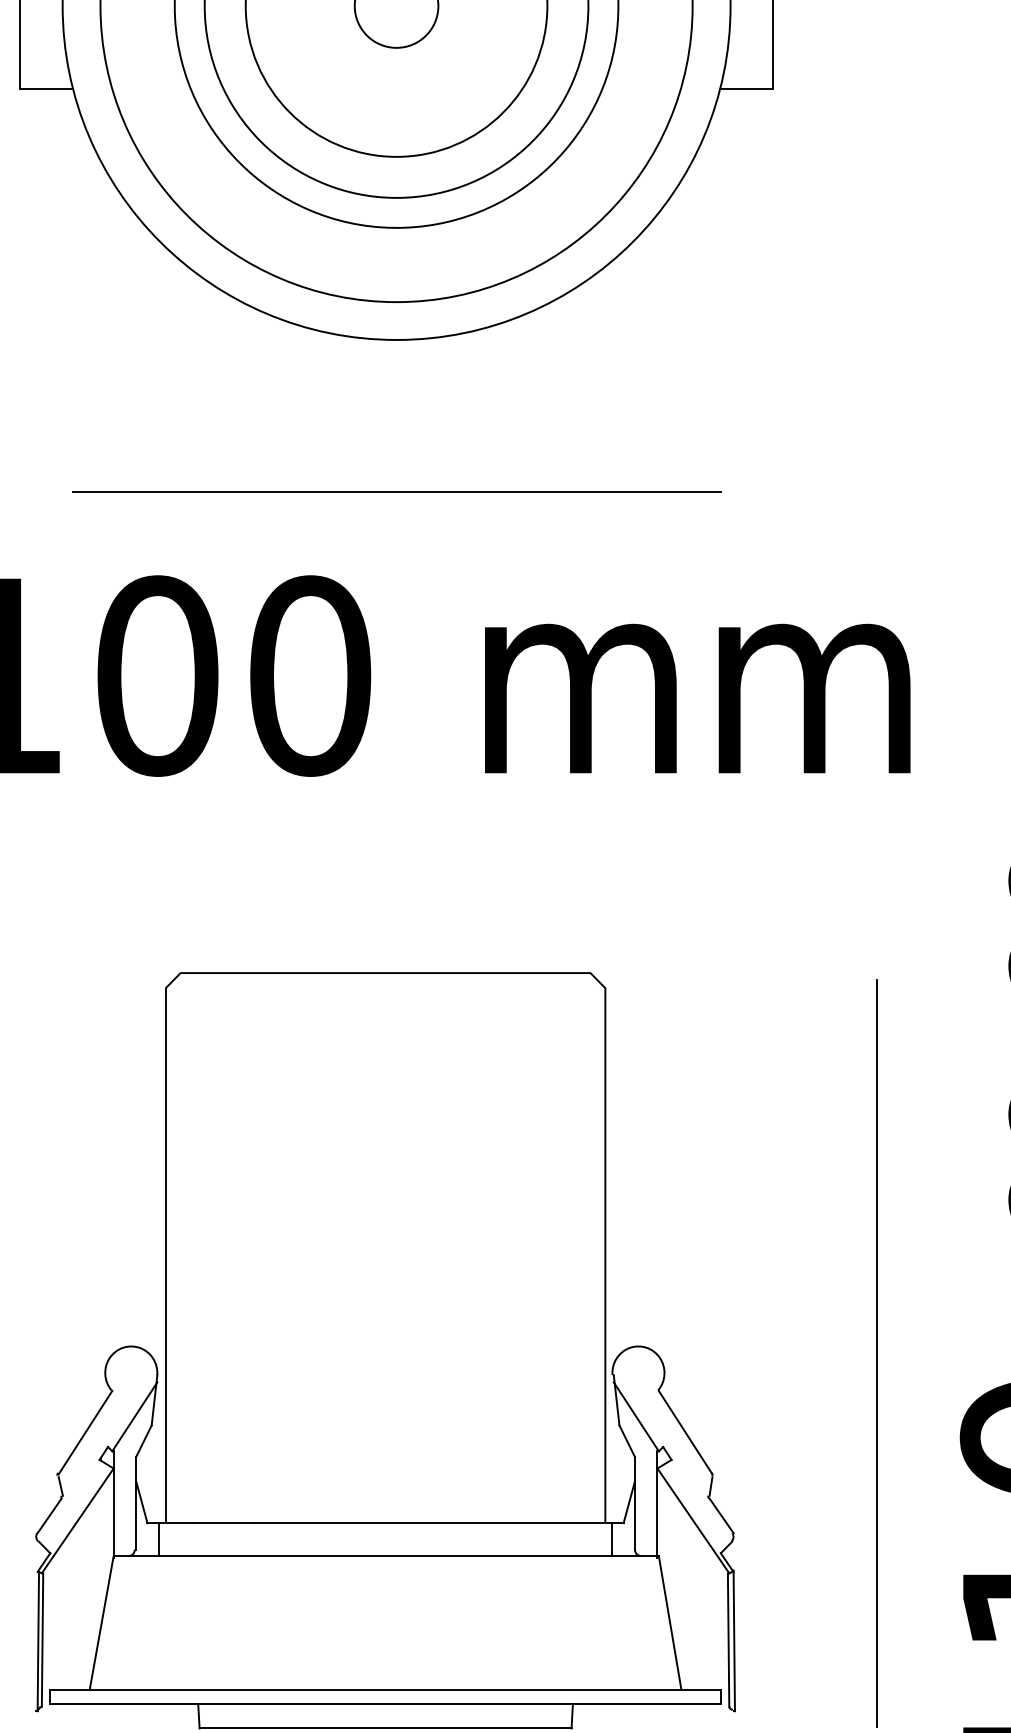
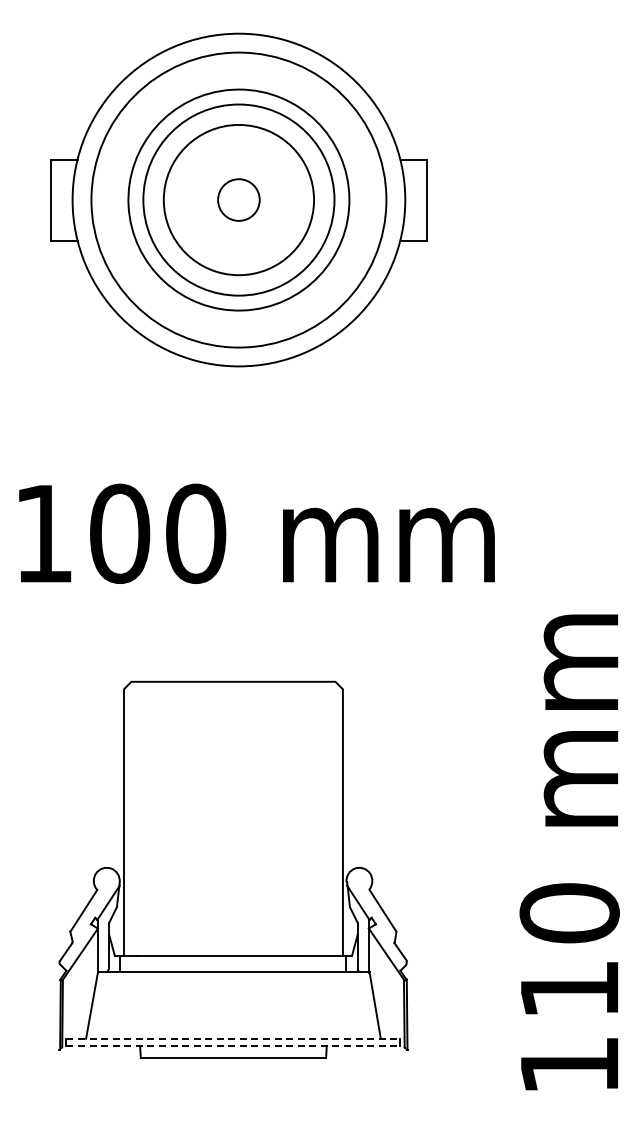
line: (395, 492) -> (238, 442), removed
line: (877, 1353) -> (478, 871), removed
line: (385, 1689) -> (233, 1038), solid -> dashed
line: (385, 1703) -> (233, 1045), solid -> dashed

